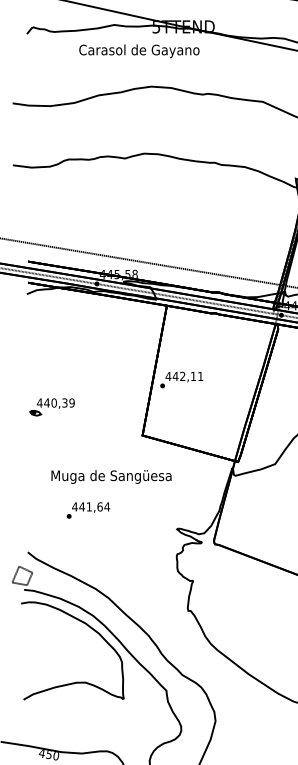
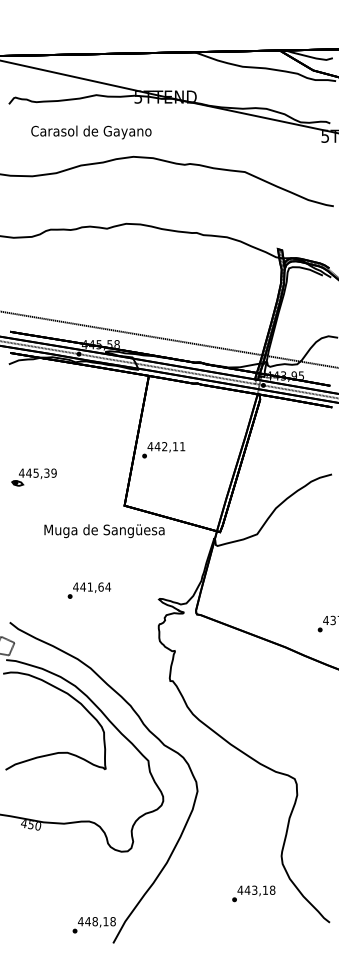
text: (139, 51) -> (91, 132), moved
text: (53, 402) -> (35, 472), 440,39 -> 445,39
text: (111, 477) -> (104, 531), moved
text: (87, 510) -> (88, 590), moved

